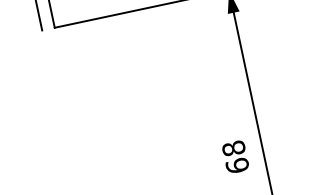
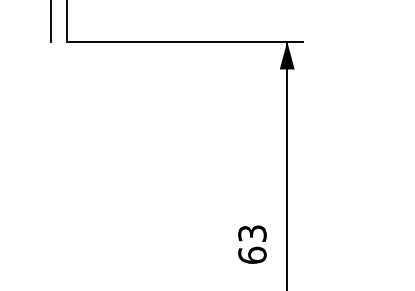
text: (233, 148) -> (252, 233), 68 -> 63

